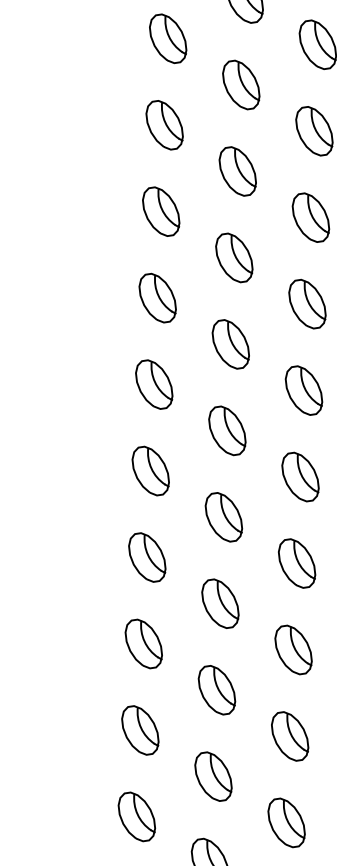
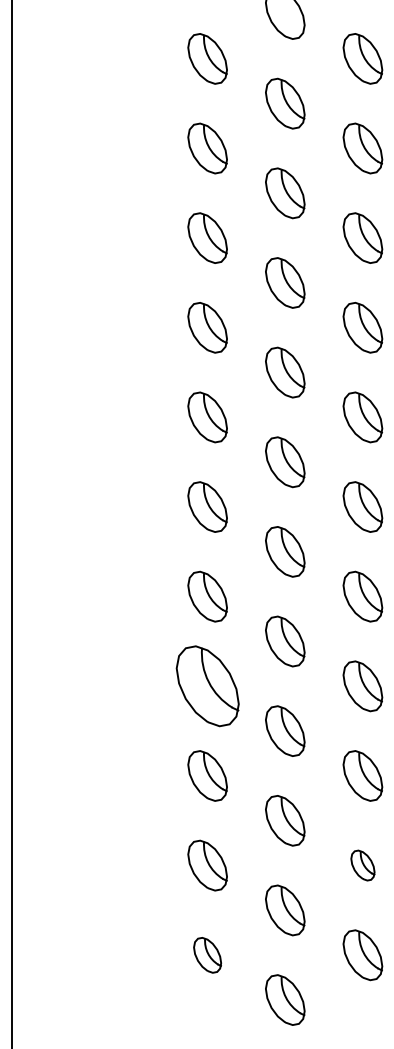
part: (147, 557) -> (207, 686), size x1.6
part: (289, 736) -> (362, 865), size x0.6
part: (136, 817) -> (207, 955), size x0.7

